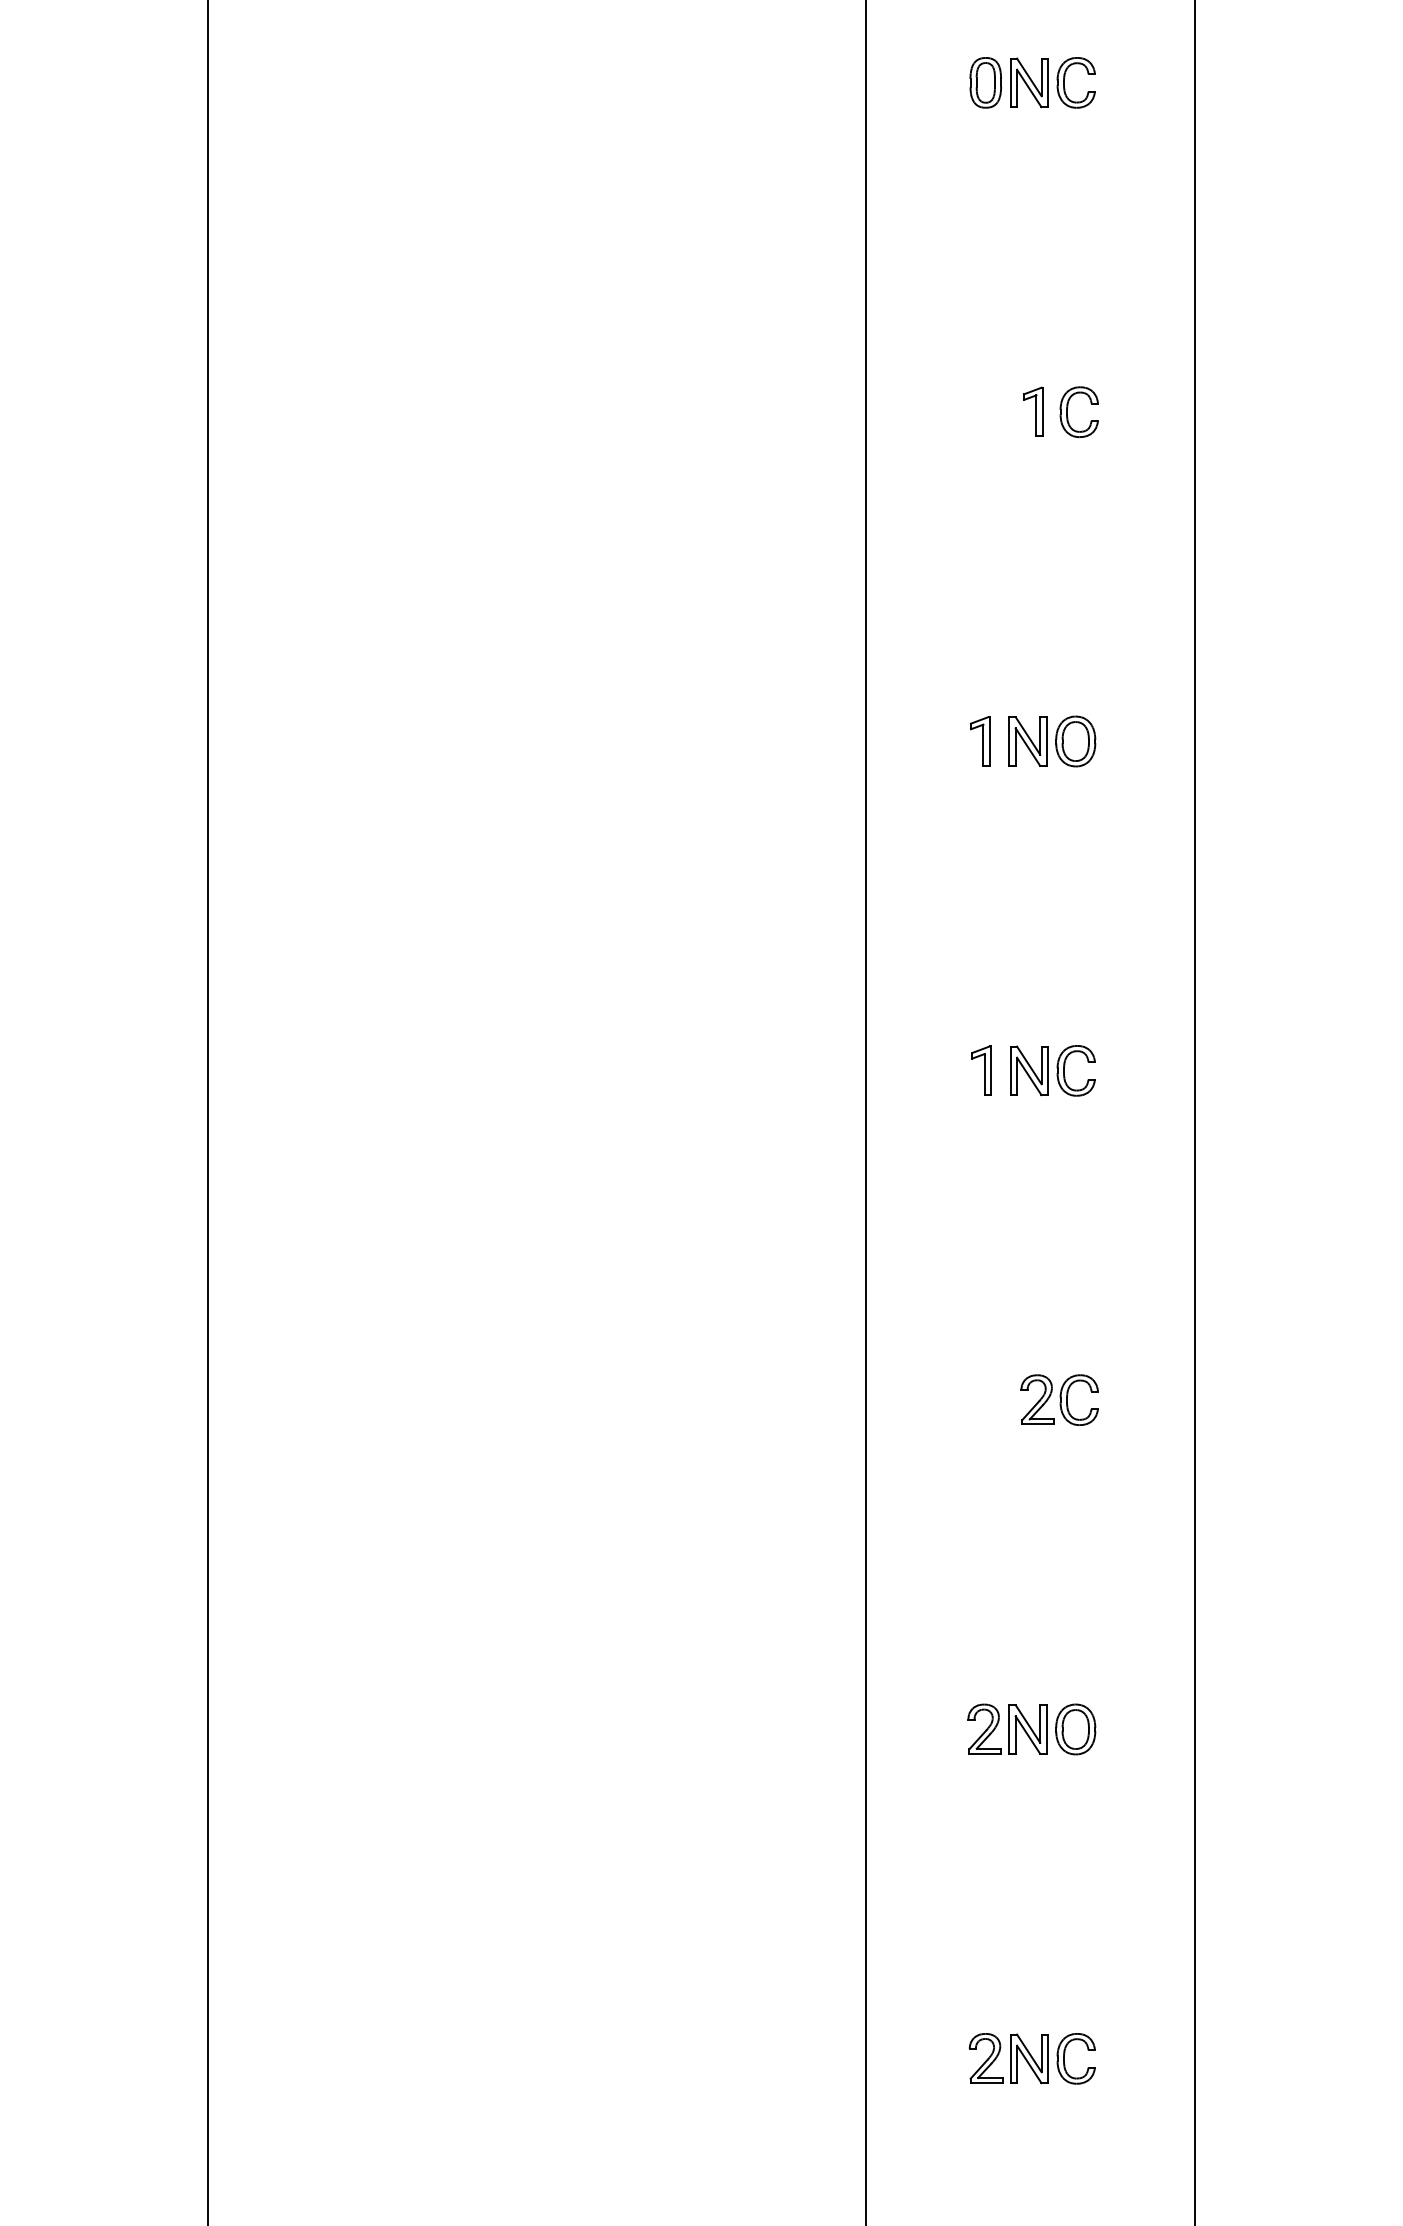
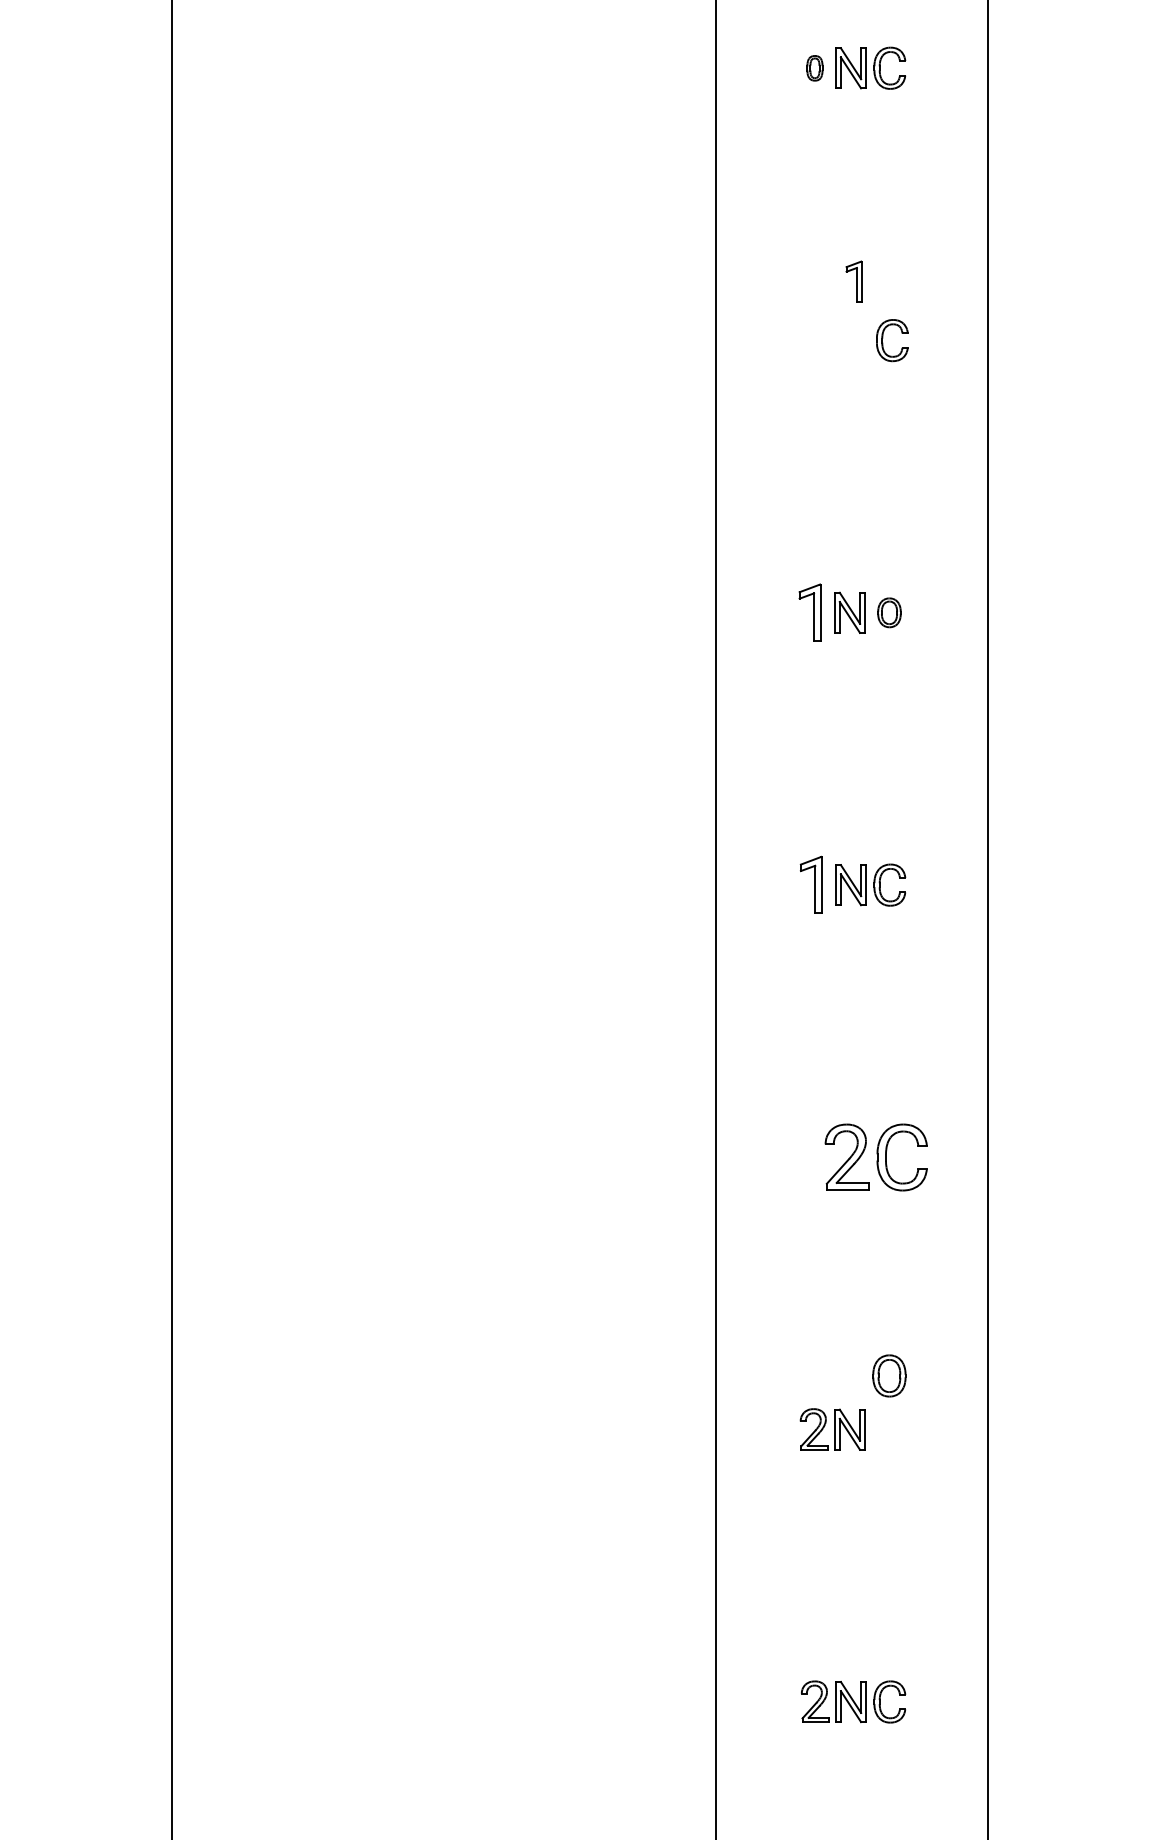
part: (985, 82) -> (814, 67), size x0.6
part: (1033, 411) -> (854, 281), moved
part: (980, 741) -> (810, 612), size x1.4
part: (1075, 741) -> (889, 612), size x0.7
part: (981, 1070) -> (811, 884), size x1.4
part: (1059, 1399) -> (875, 1156), size x1.6
part: (1075, 1729) -> (889, 1375), moved

